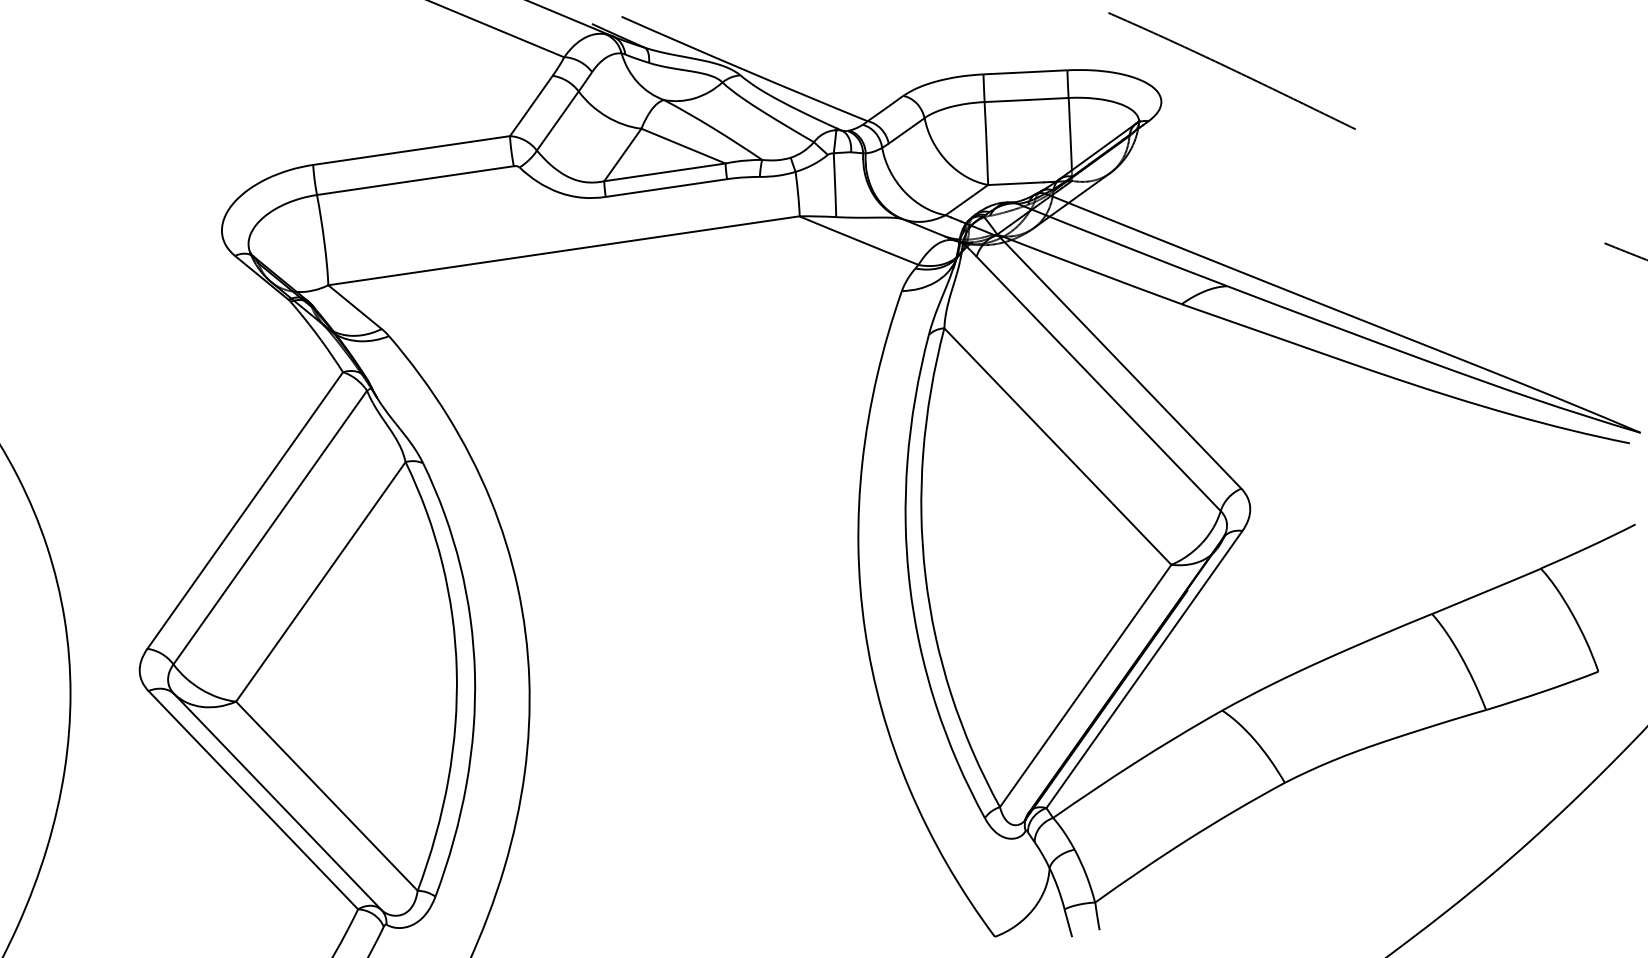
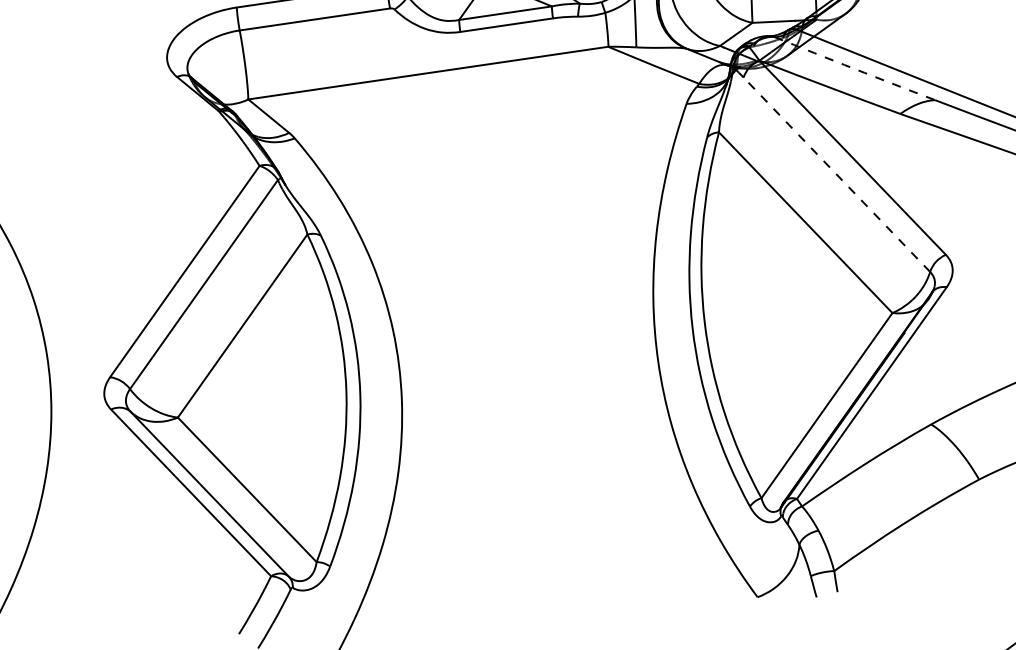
arc: (1121, 245) -> (854, 69), solid -> dashed
line: (1098, 383) -> (836, 174), solid -> dashed

